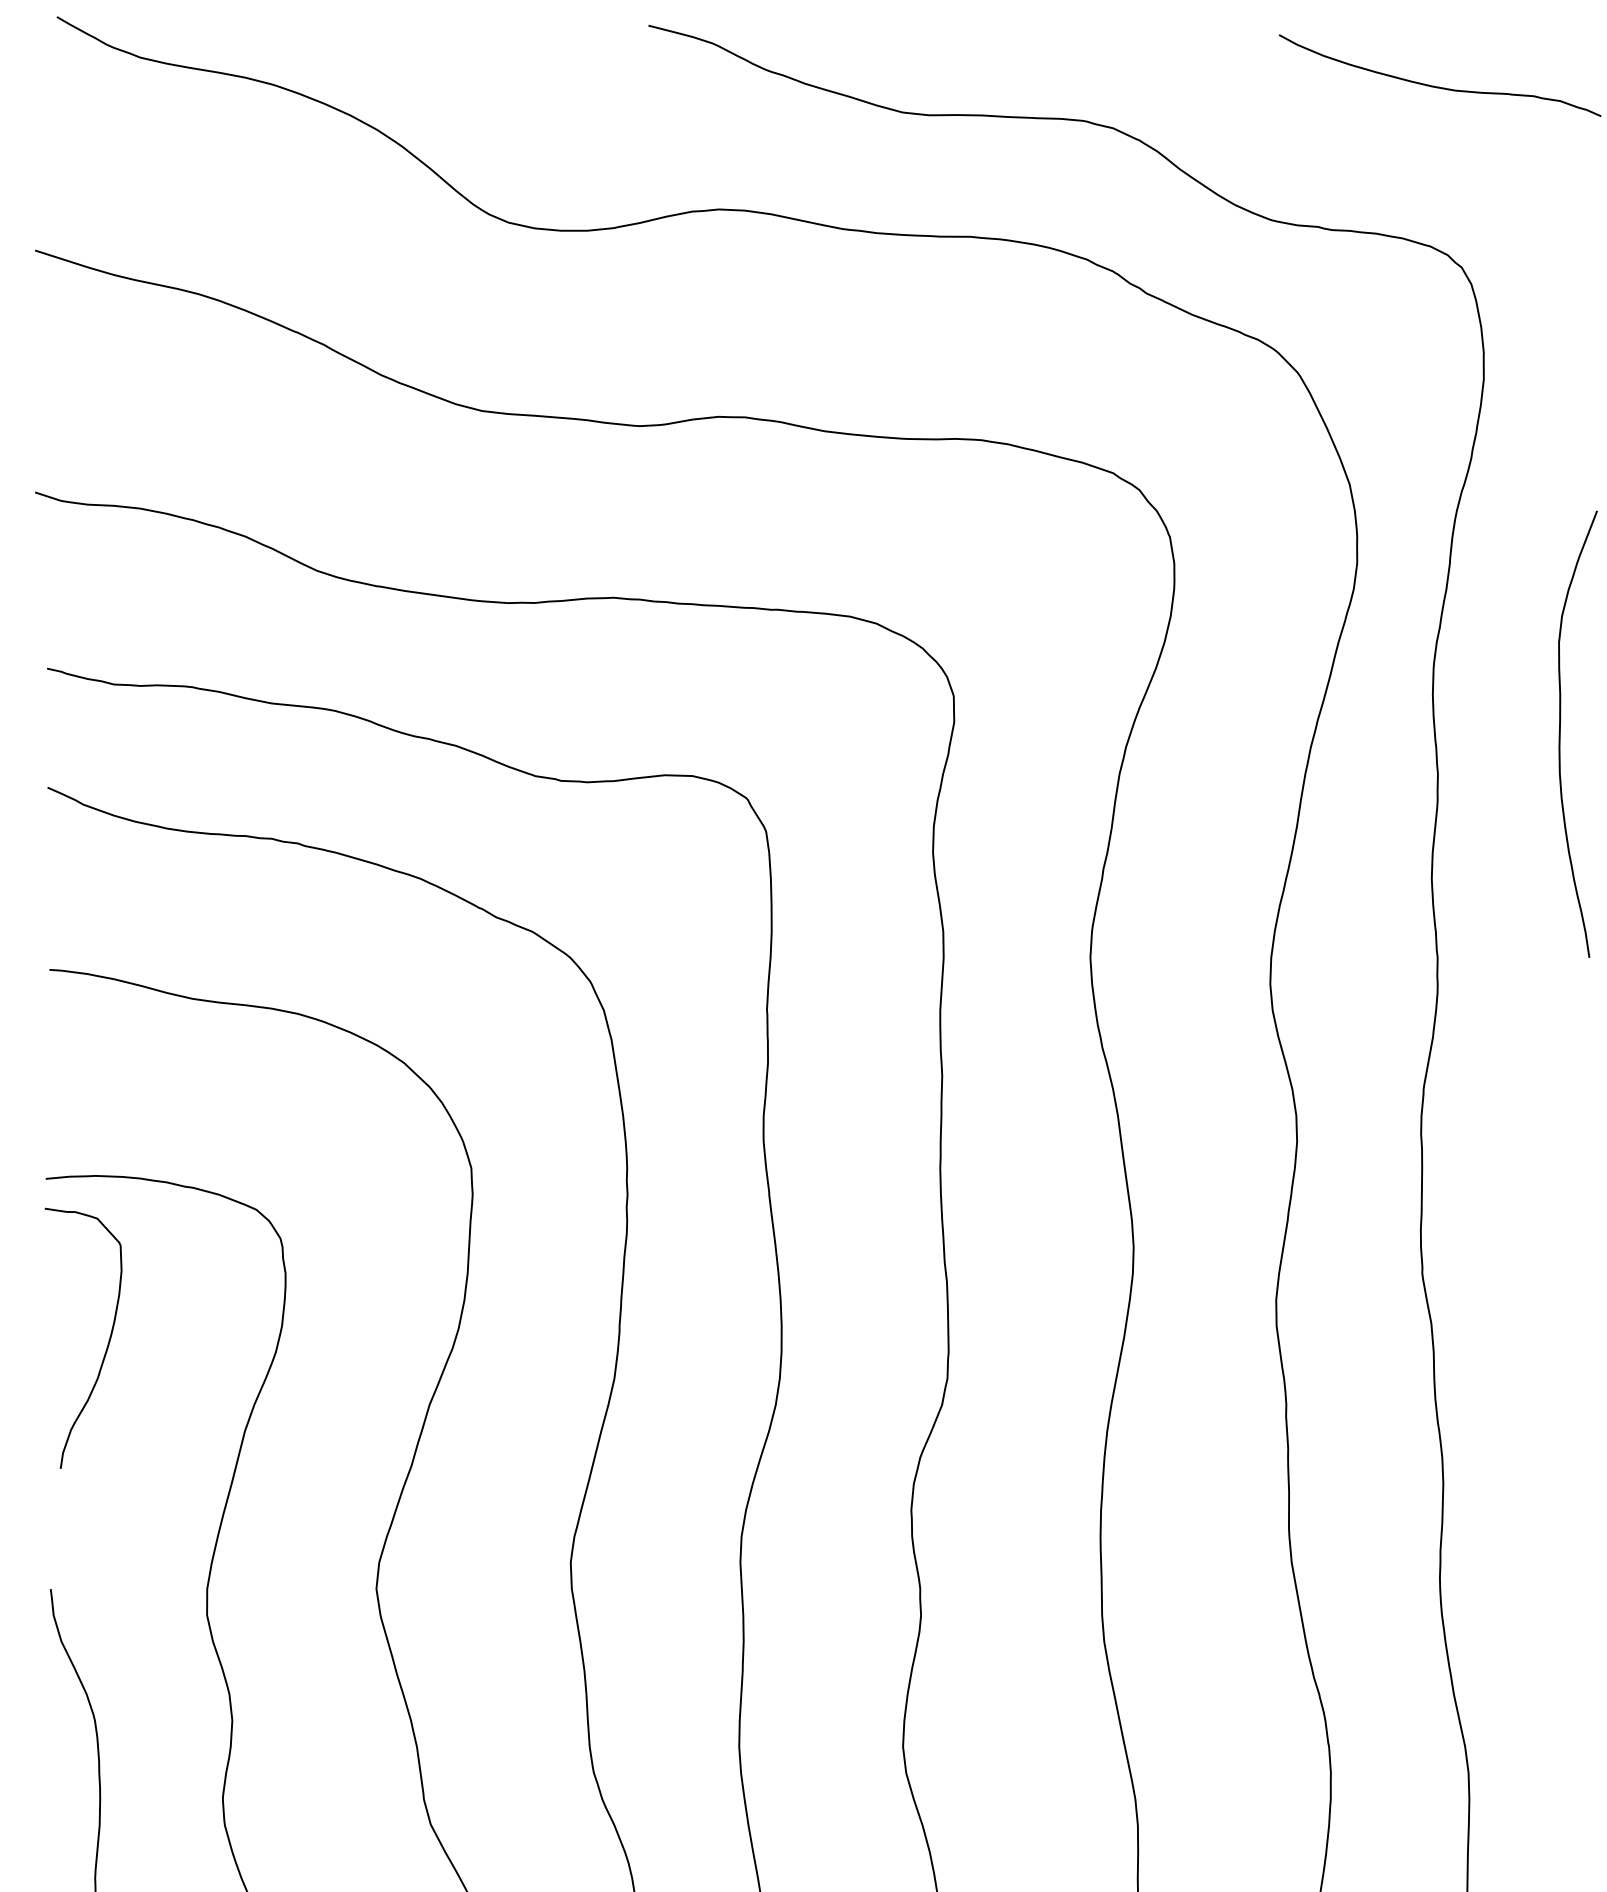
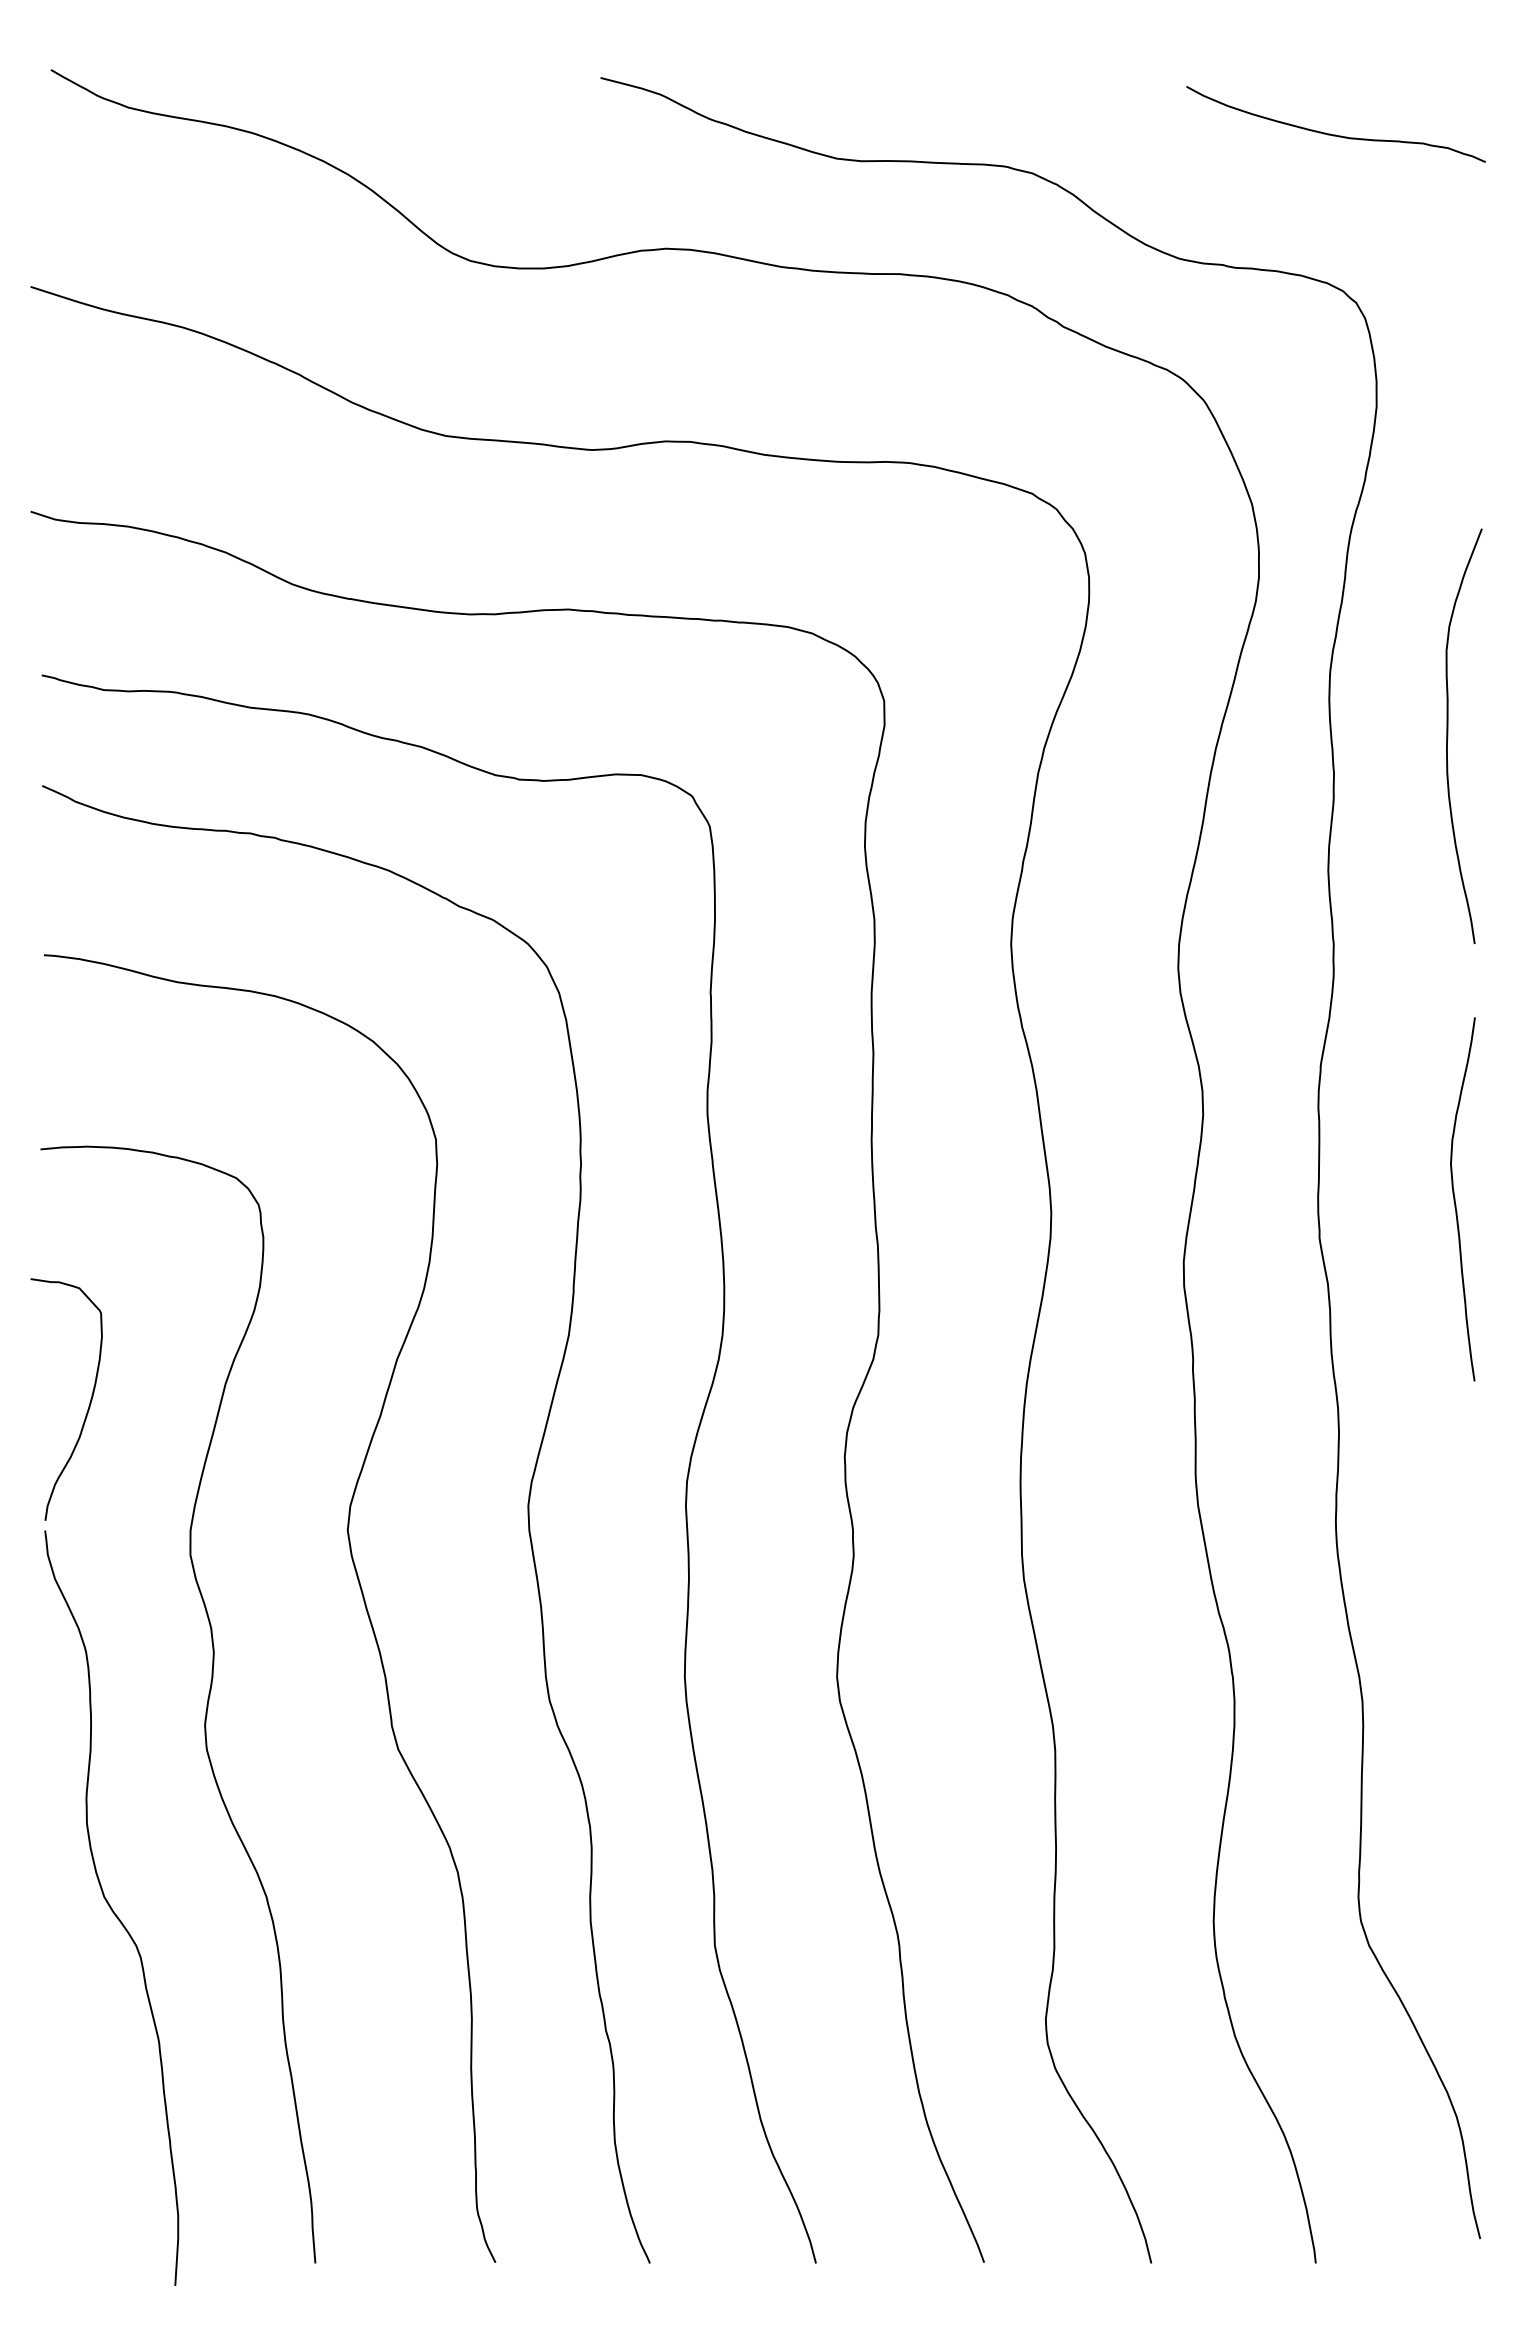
curve: (1568, 1232) -> (1455, 1199), added
curve: (107, 1344) -> (88, 1405), moved

